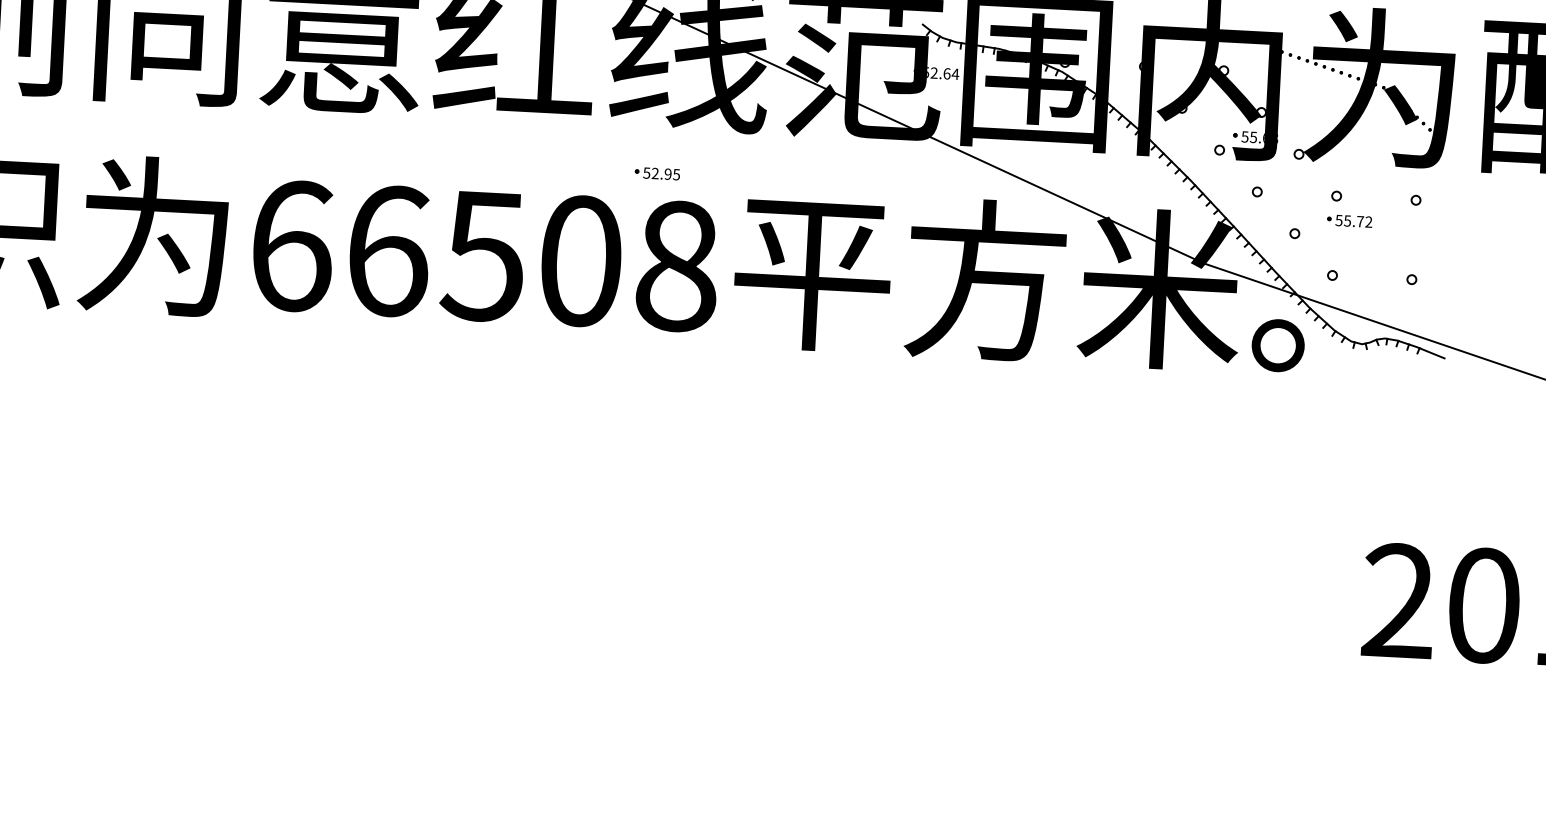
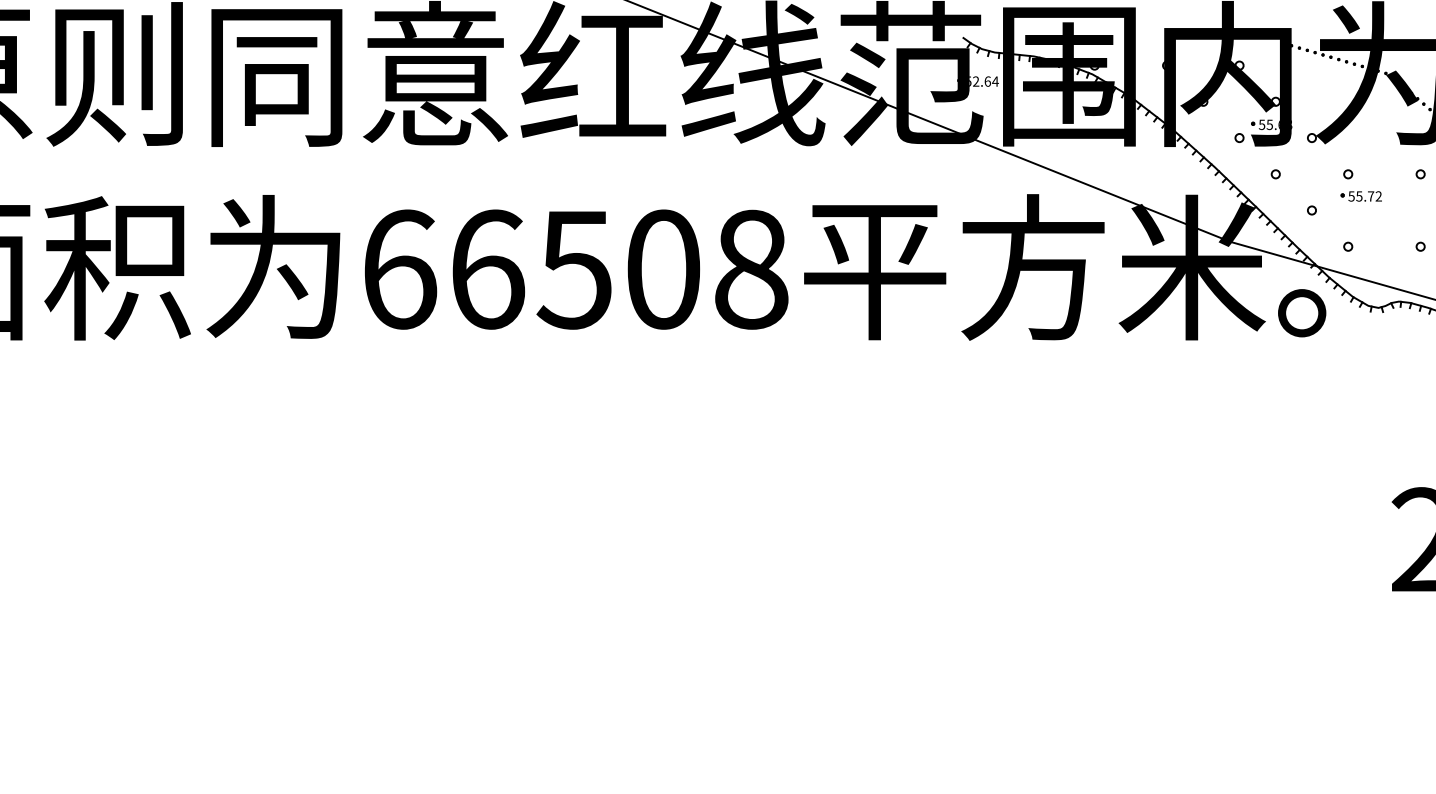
part: (656, 173) -> (728, 186), removed

